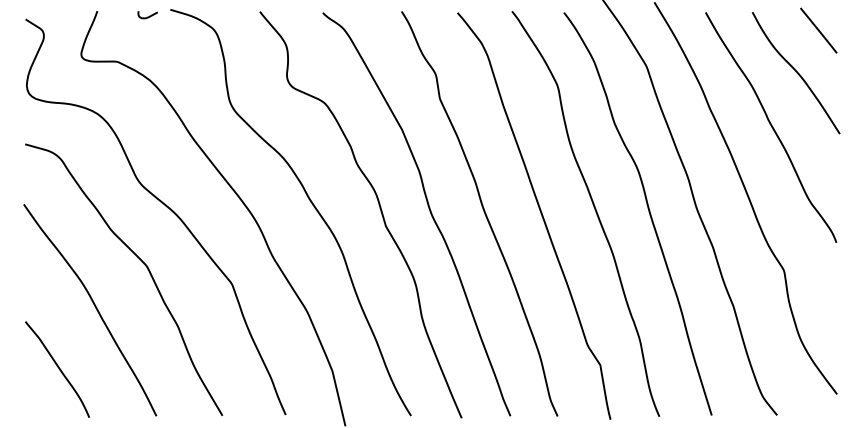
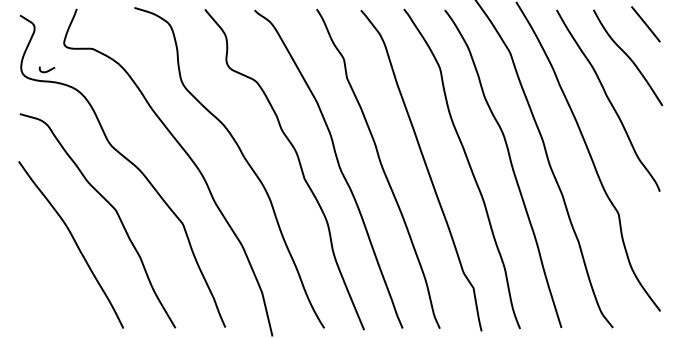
curve: (147, 16) -> (46, 70), moved
curve: (58, 369) -> (46, 291), removed

